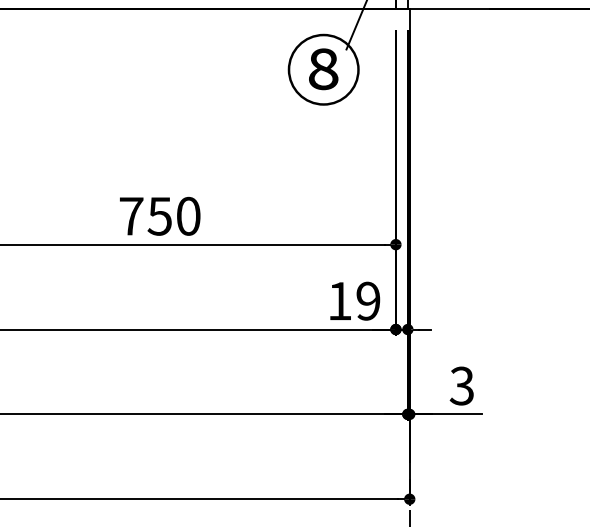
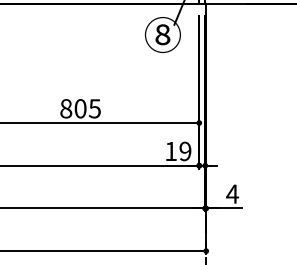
text: (159, 215) -> (80, 108), 750 -> 805
text: (461, 384) -> (232, 193), 3 -> 4

